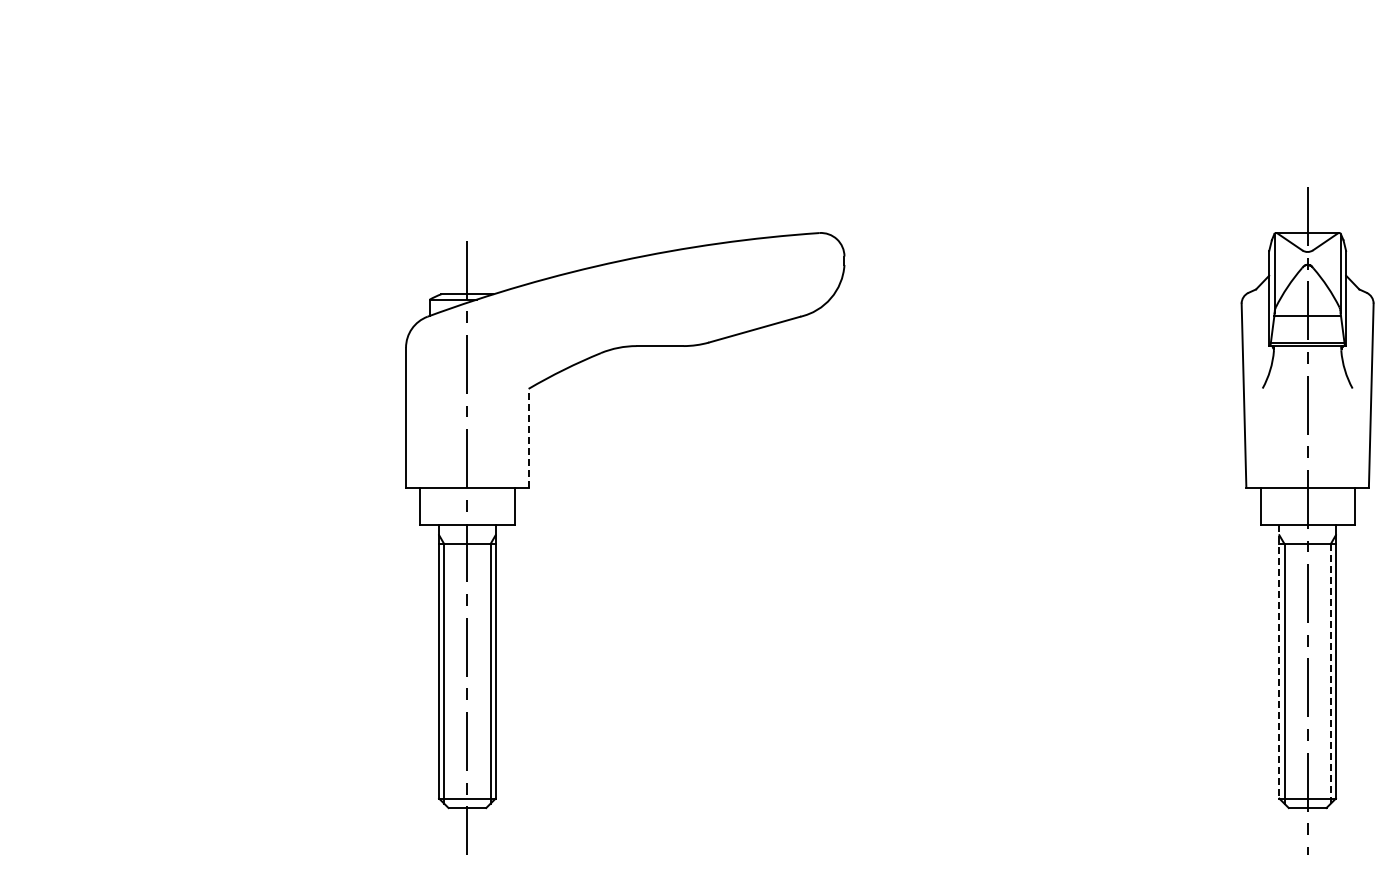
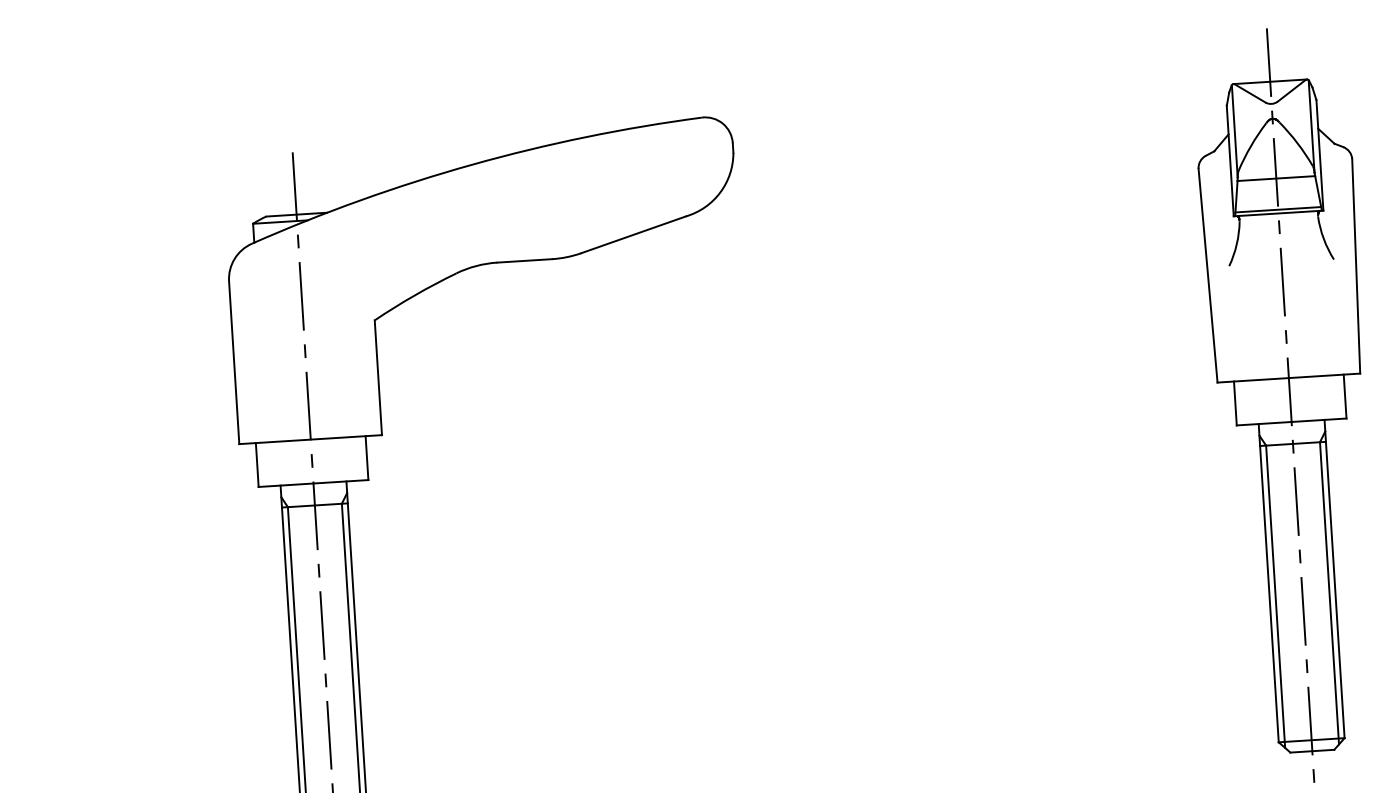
line: (528, 437) -> (378, 376), dashed -> solid
line: (1279, 661) -> (1268, 582), dashed -> solid
line: (1330, 673) -> (1329, 592), dashed -> solid

